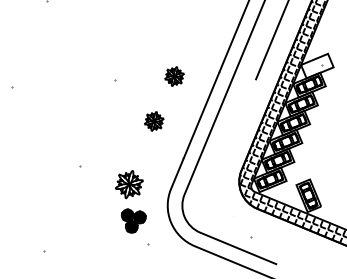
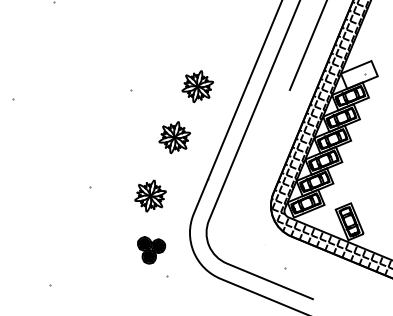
part: (174, 76) -> (197, 86), size x1.43
part: (154, 121) -> (174, 137), size x1.43
part: (129, 184) -> (150, 195), moved

